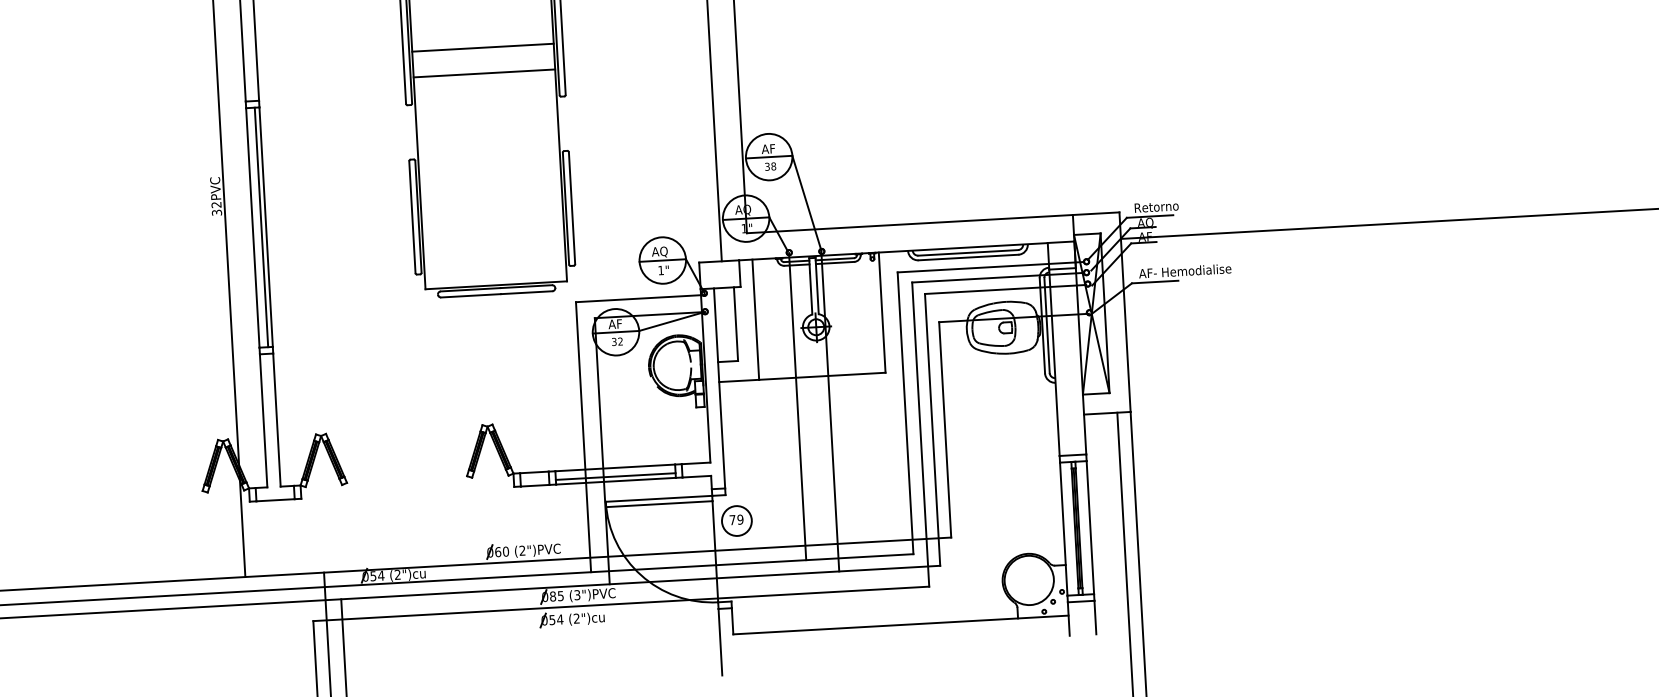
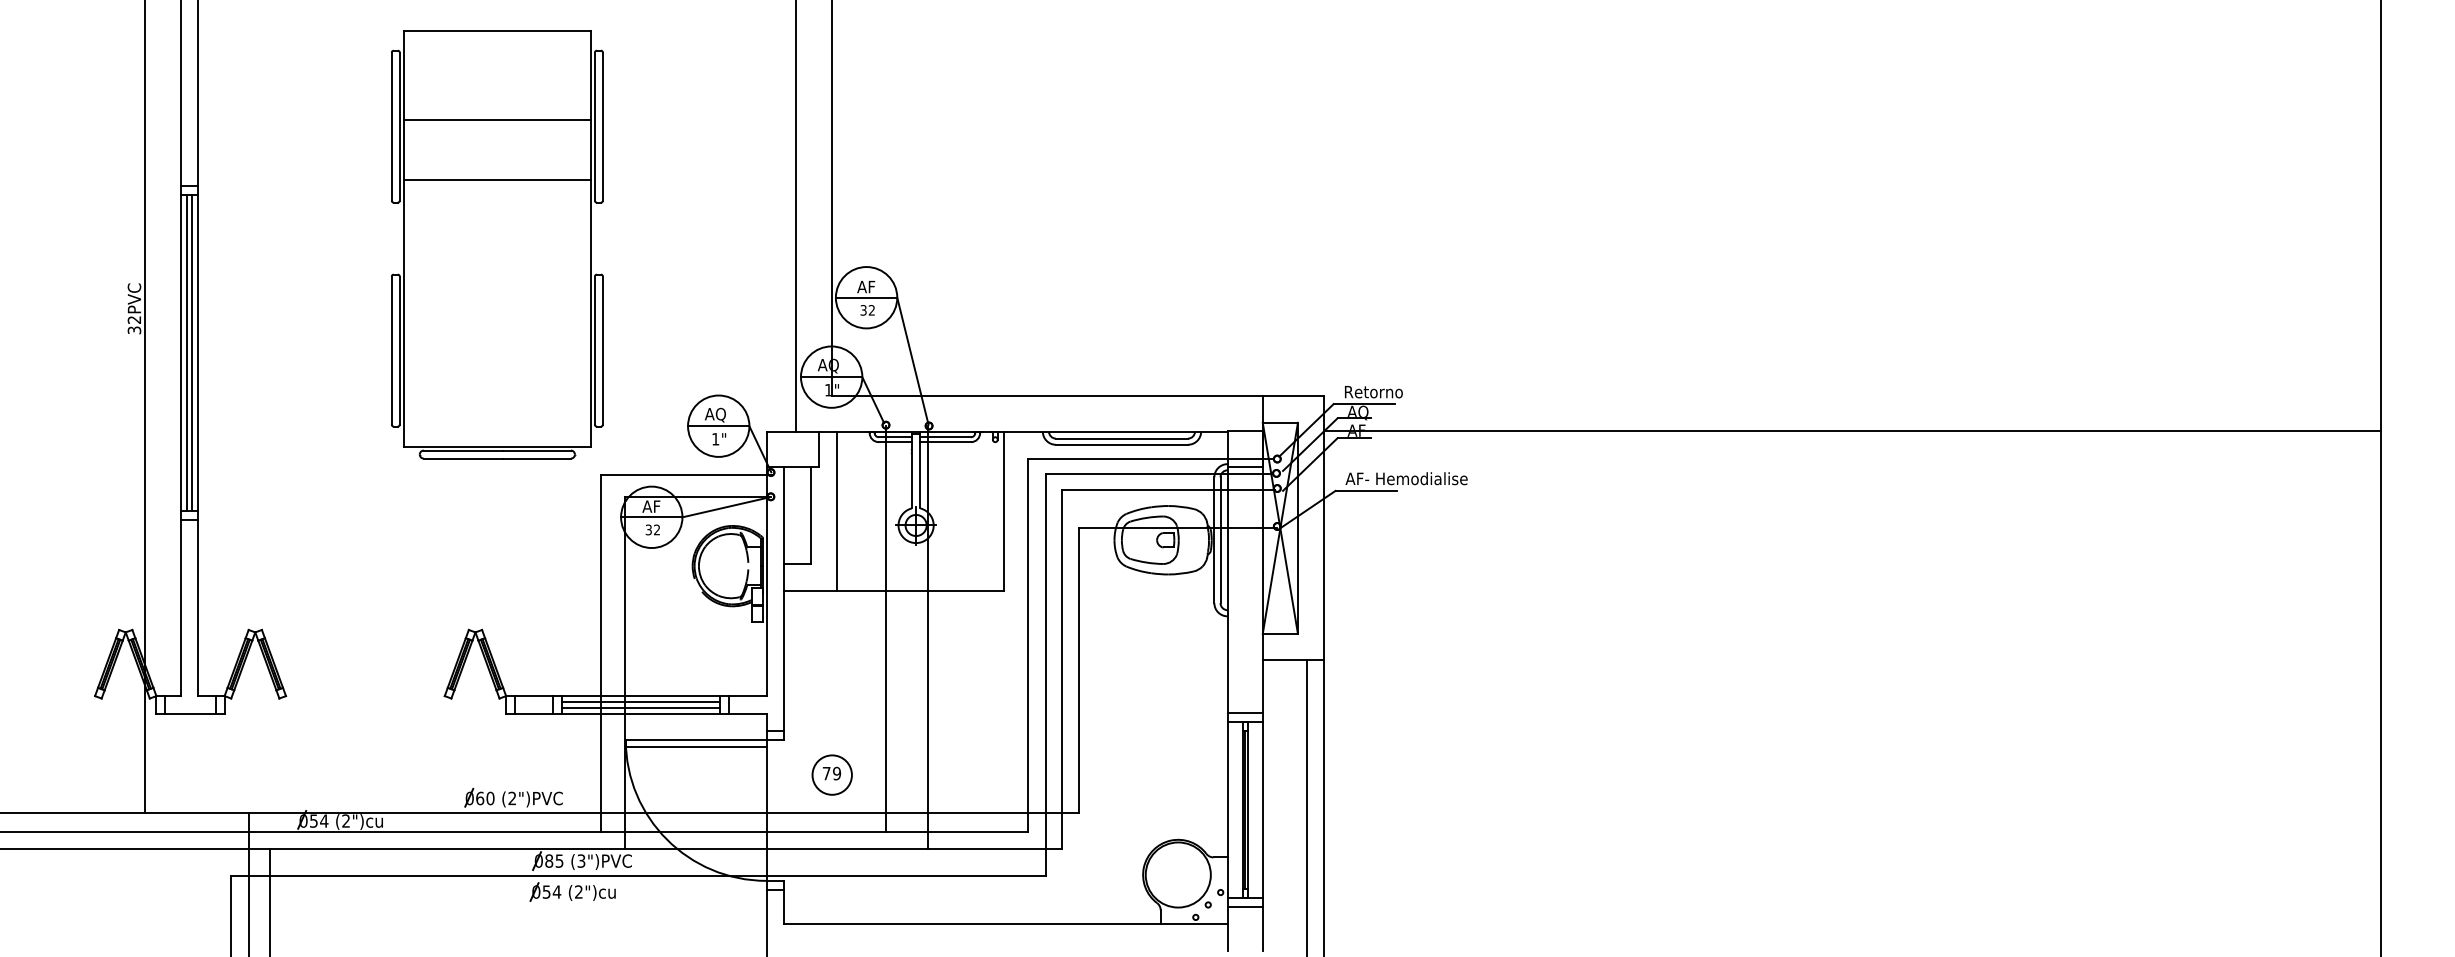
line: (482, 47) -> (496, 180), moved
line: (483, 73) -> (496, 120), moved
text: (773, 166) -> (871, 310), 38 -> 32
line: (257, 227) -> (186, 352), added
line: (615, 472) -> (640, 702), added
part: (736, 520) -> (831, 774), moved

